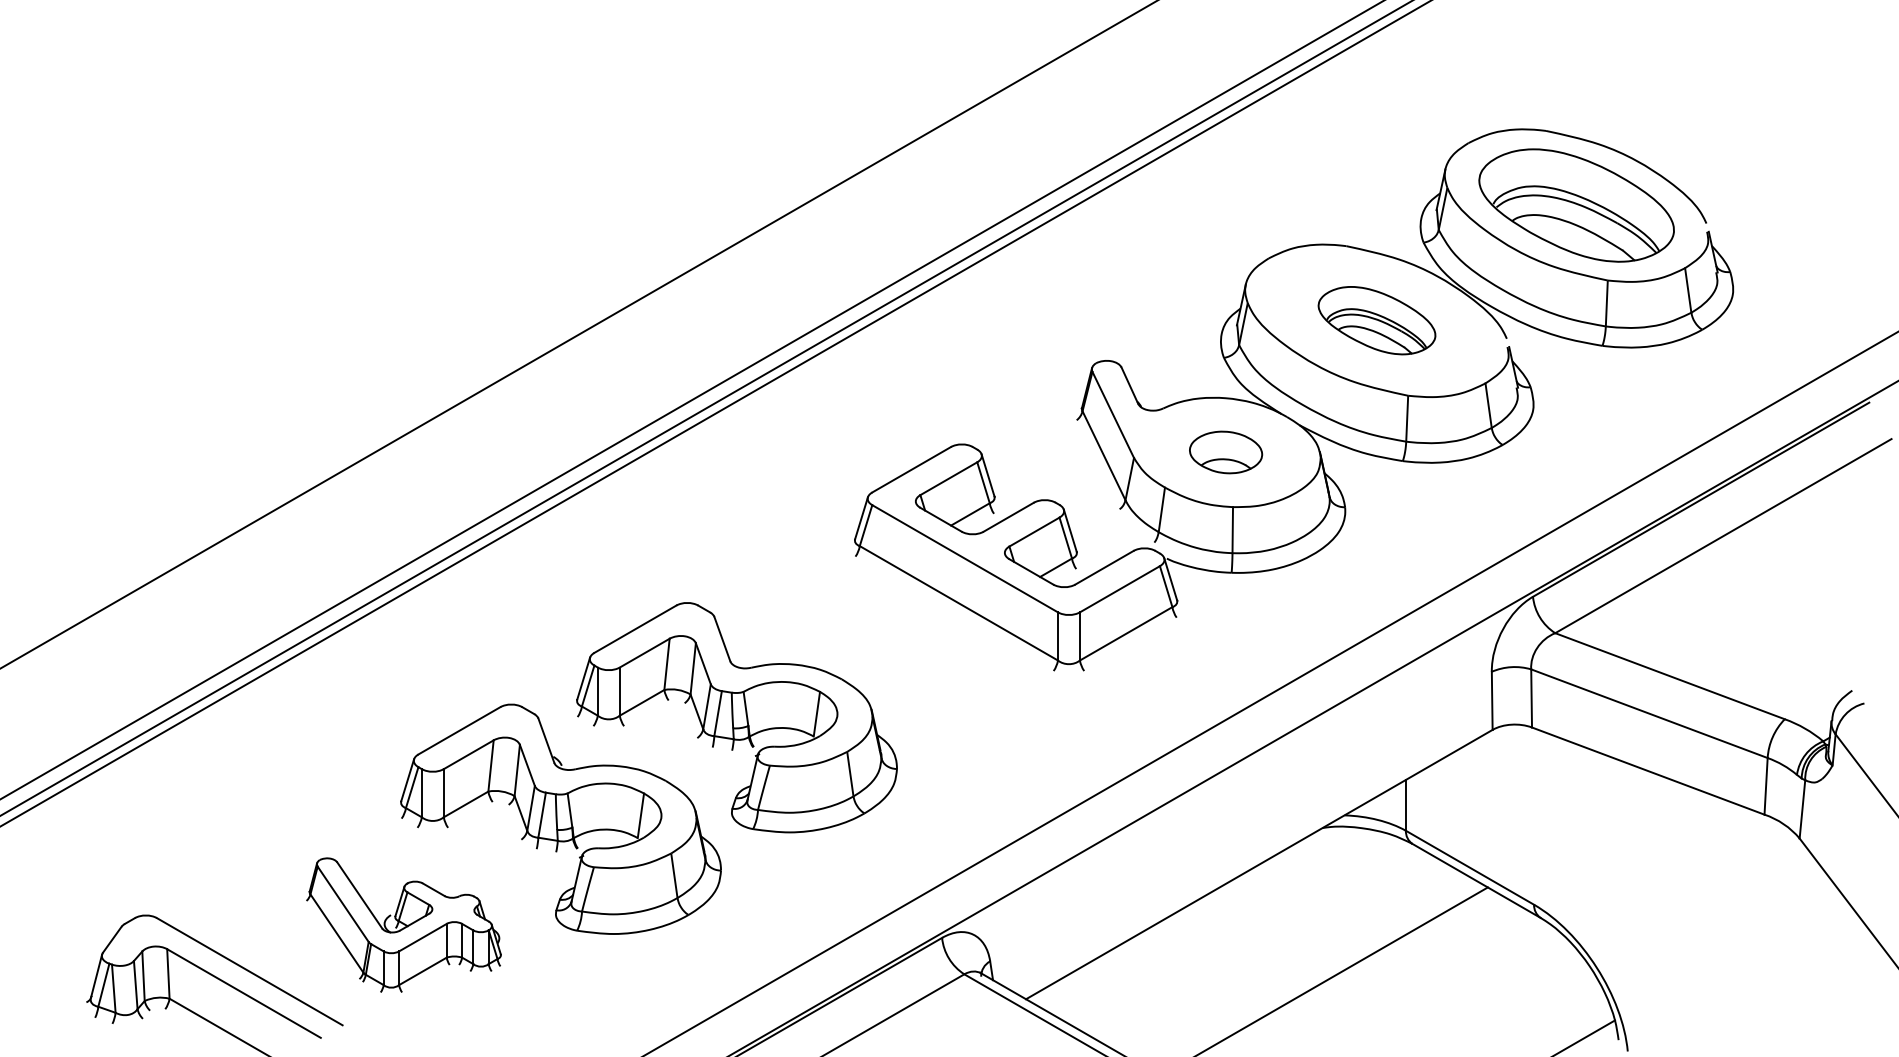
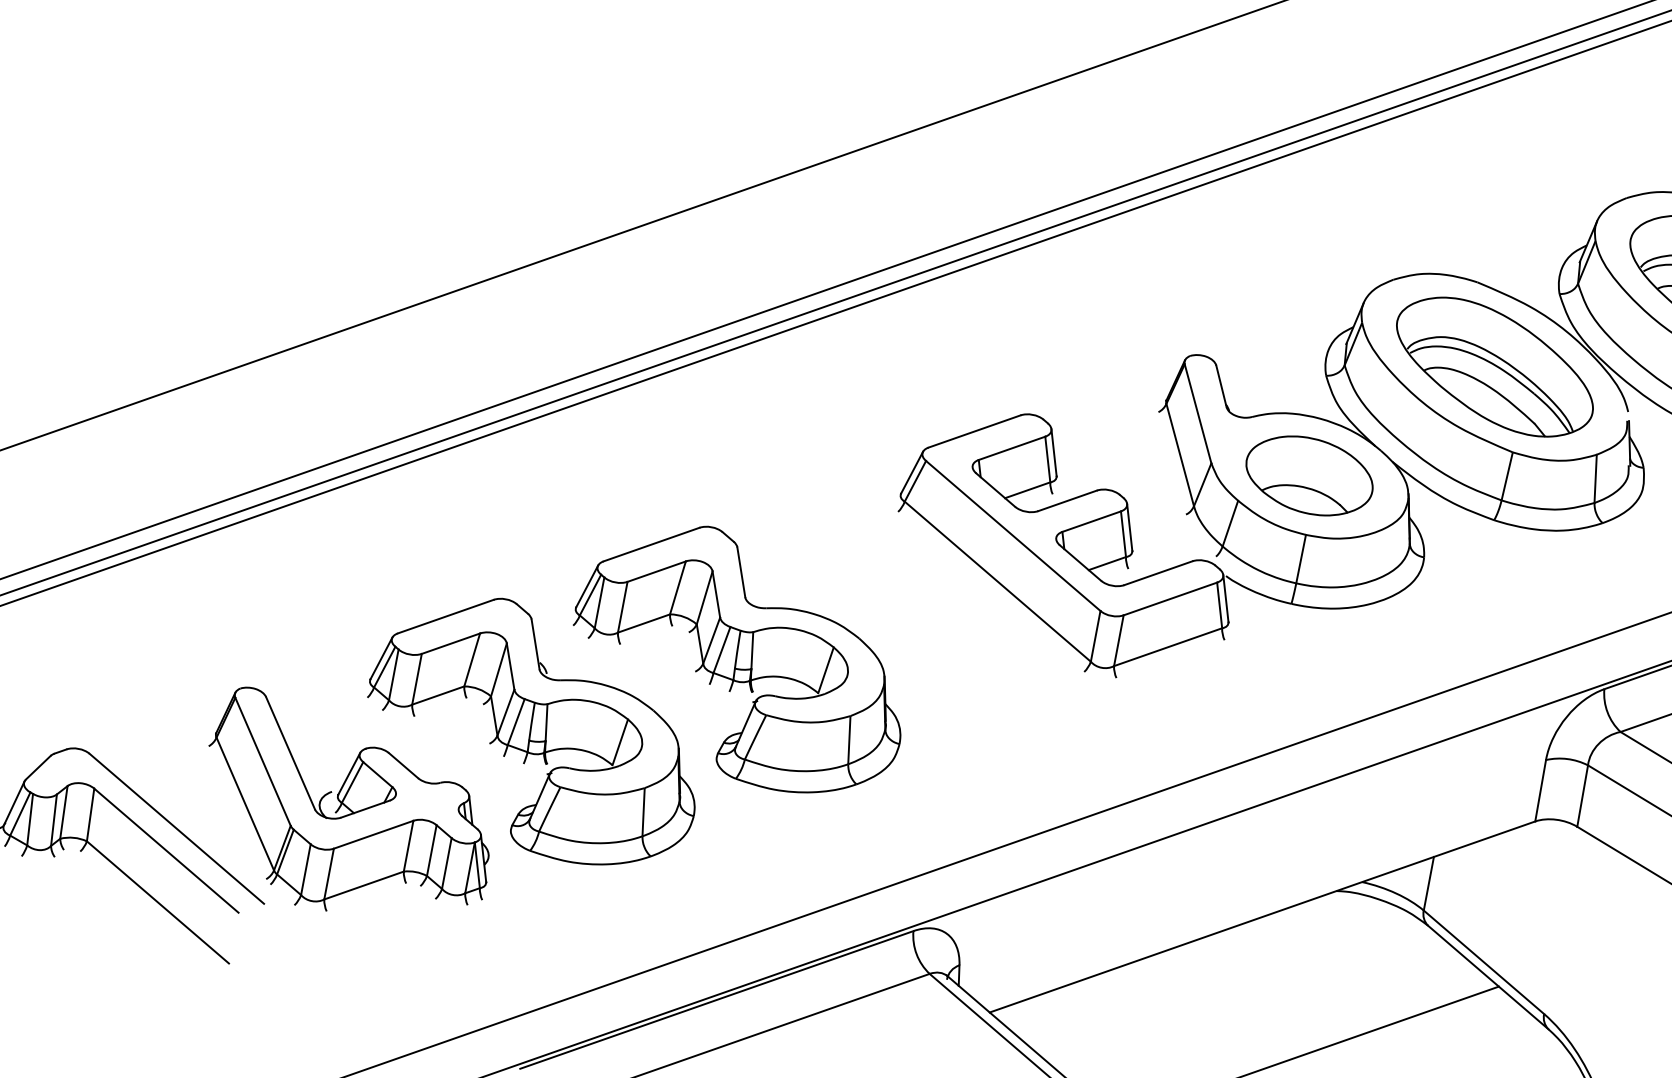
part: (1376, 320) -> (1494, 366), size x1.67
part: (1225, 452) -> (1308, 475), size x1.67
part: (403, 924) -> (348, 809), size x1.43

